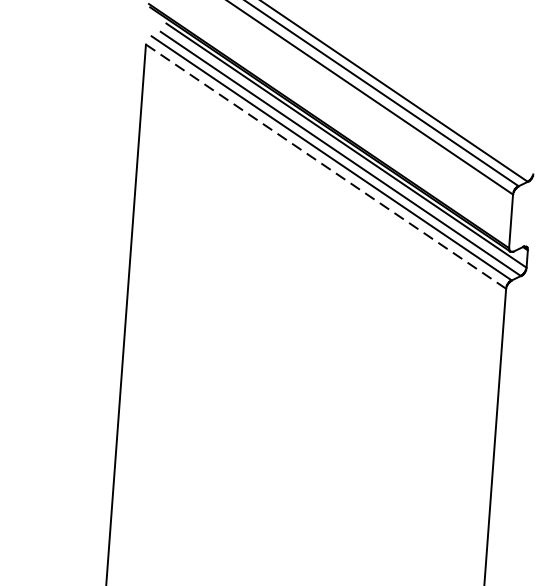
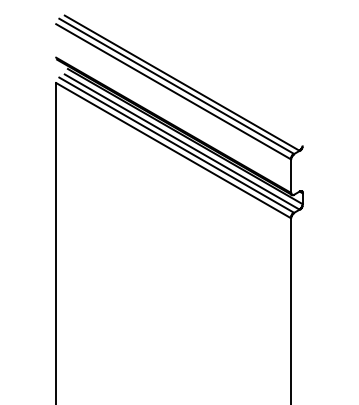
line: (325, 166) -> (173, 150), dashed -> solid

